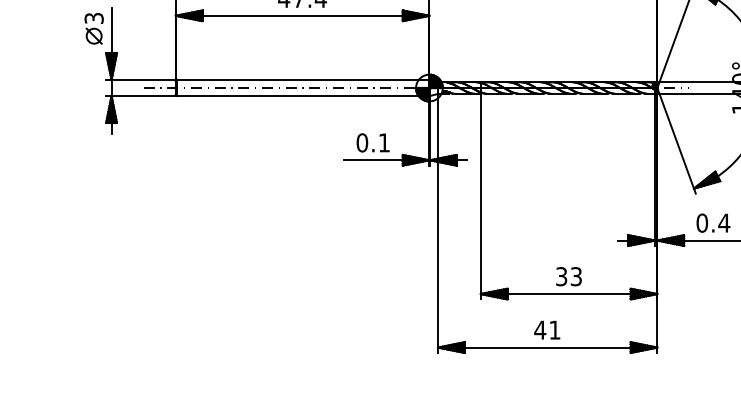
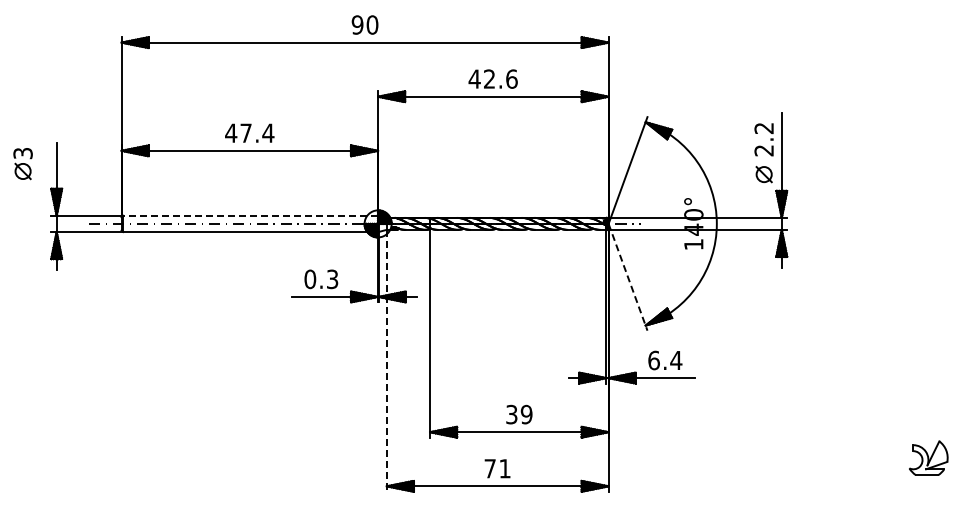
part: (93, 29) -> (22, 164), moved
line: (303, 79) -> (250, 215), solid -> dashed
line: (677, 141) -> (628, 277), solid -> dashed
text: (384, 143) -> (332, 279), 0.1 -> 0.3
text: (701, 222) -> (653, 359), 0.4 -> 6.4
line: (437, 223) -> (386, 360), solid -> dashed
text: (576, 276) -> (526, 414), 33 -> 39
text: (540, 329) -> (490, 468), 41 -> 71

